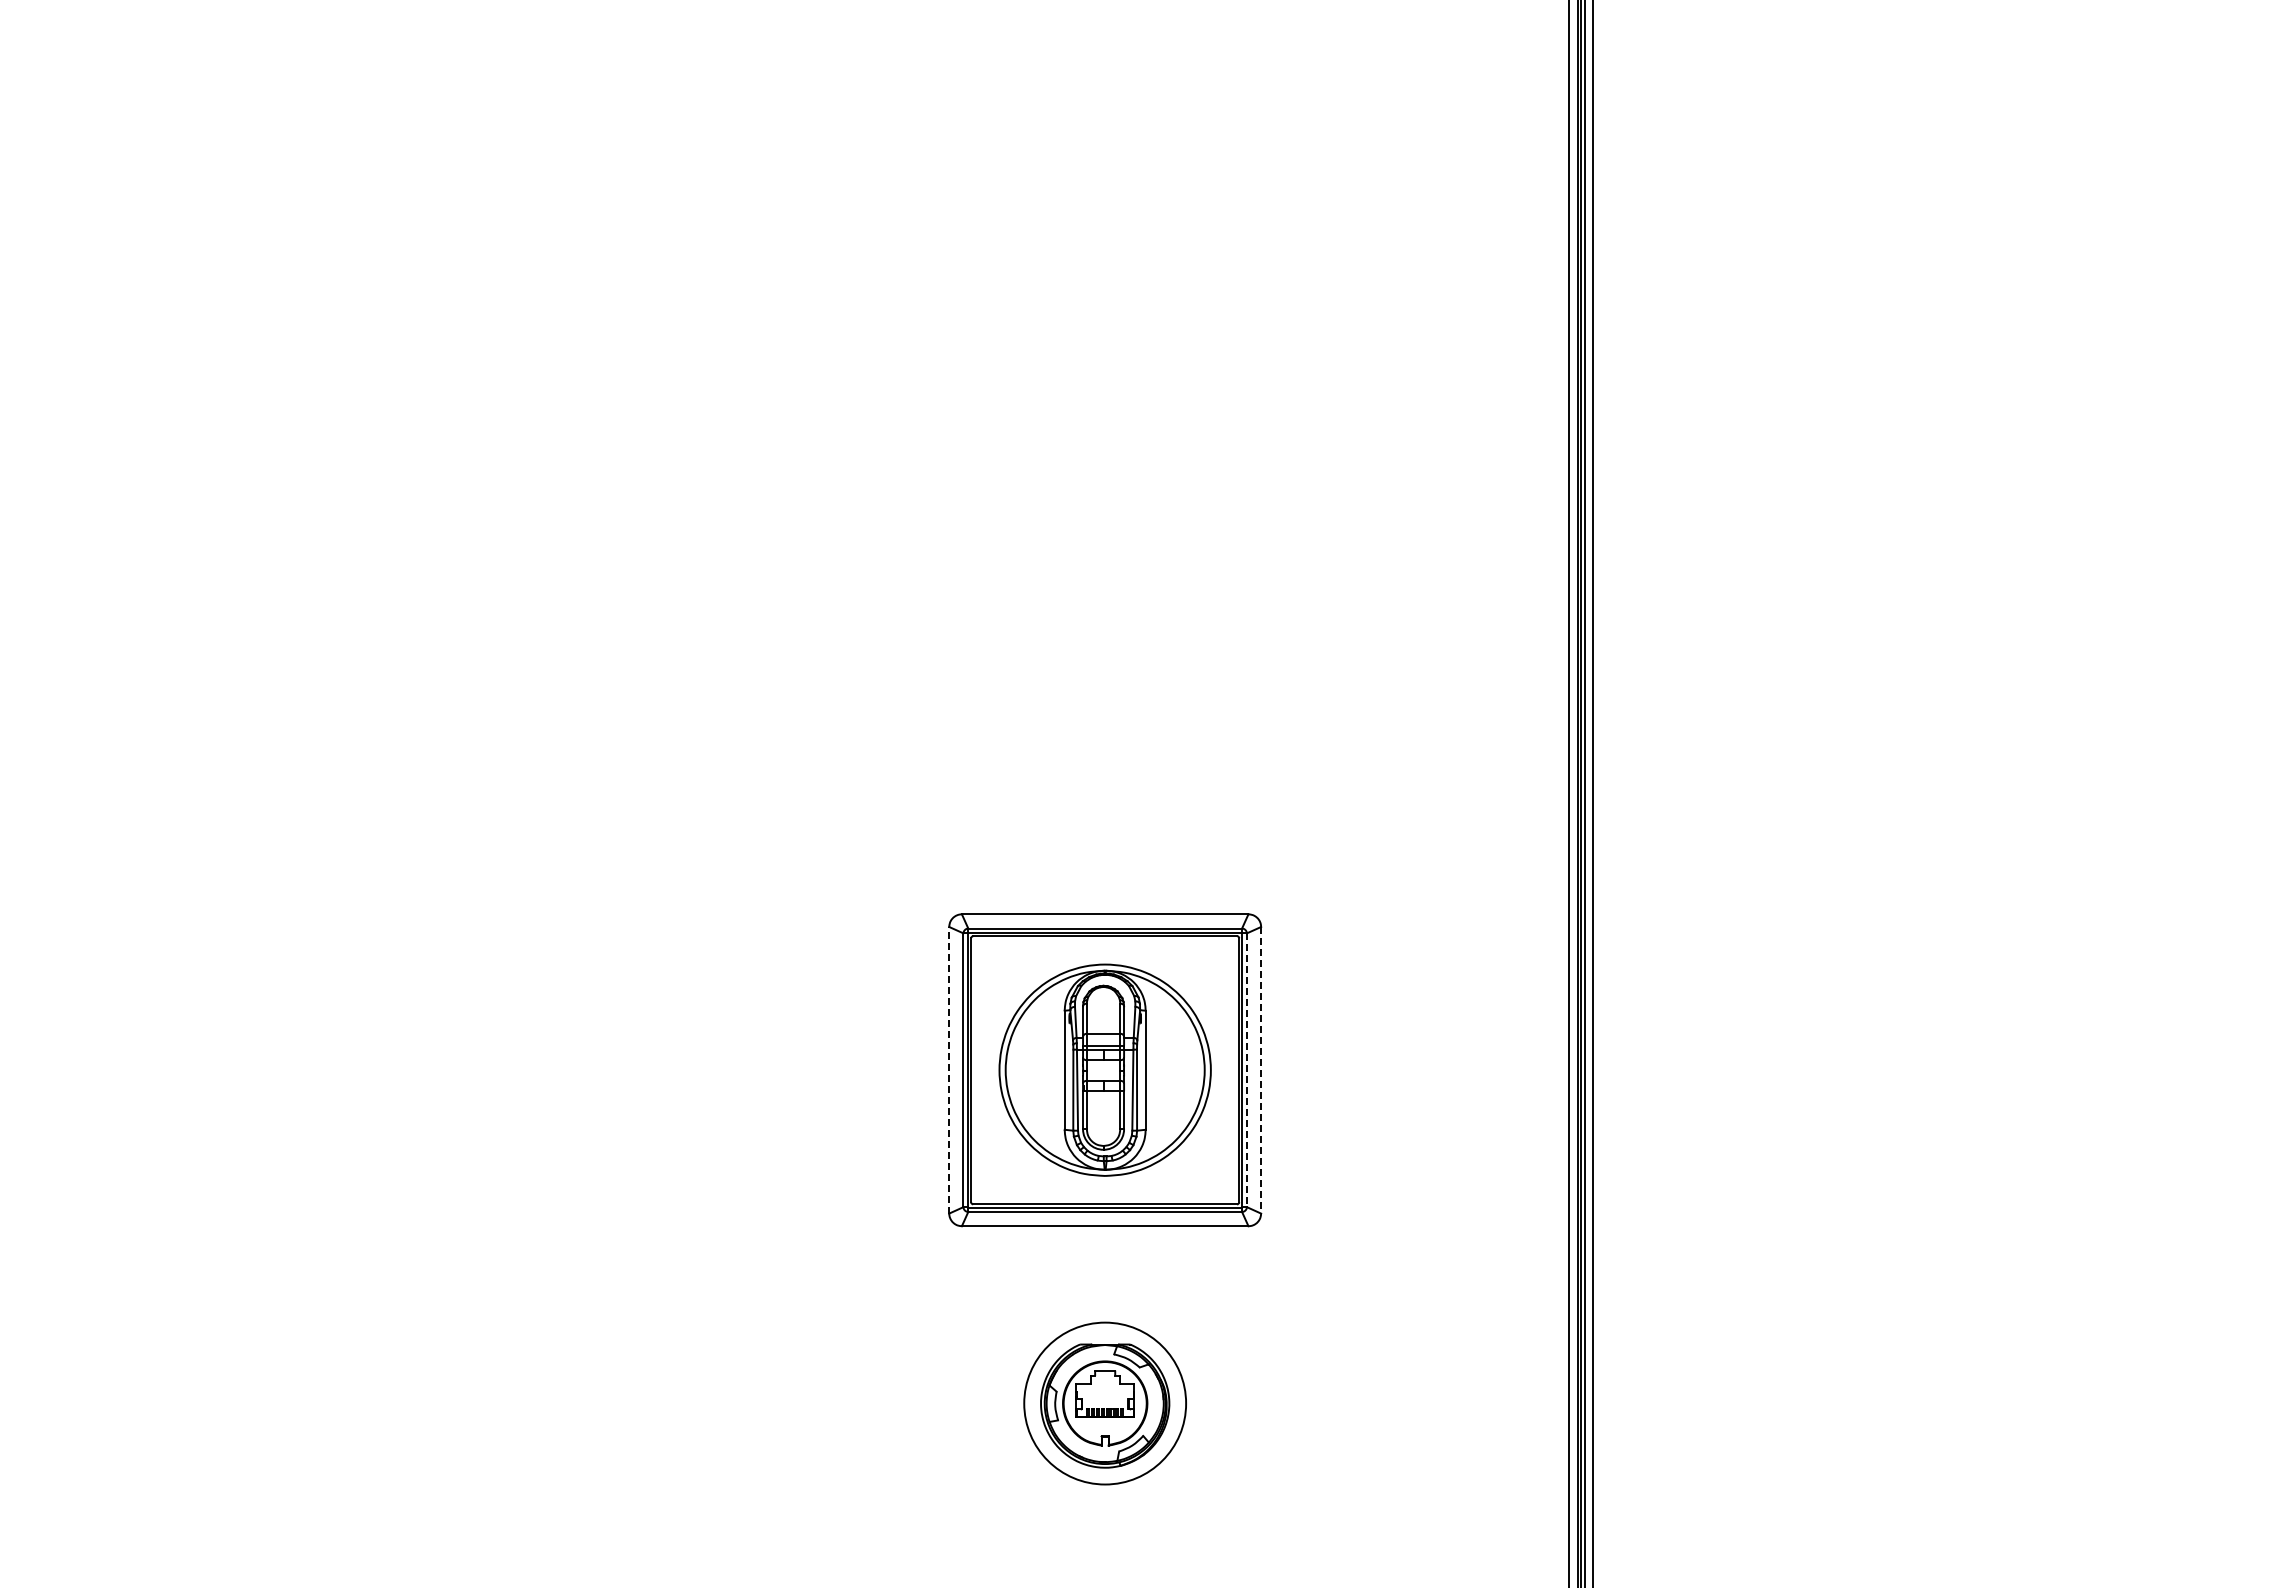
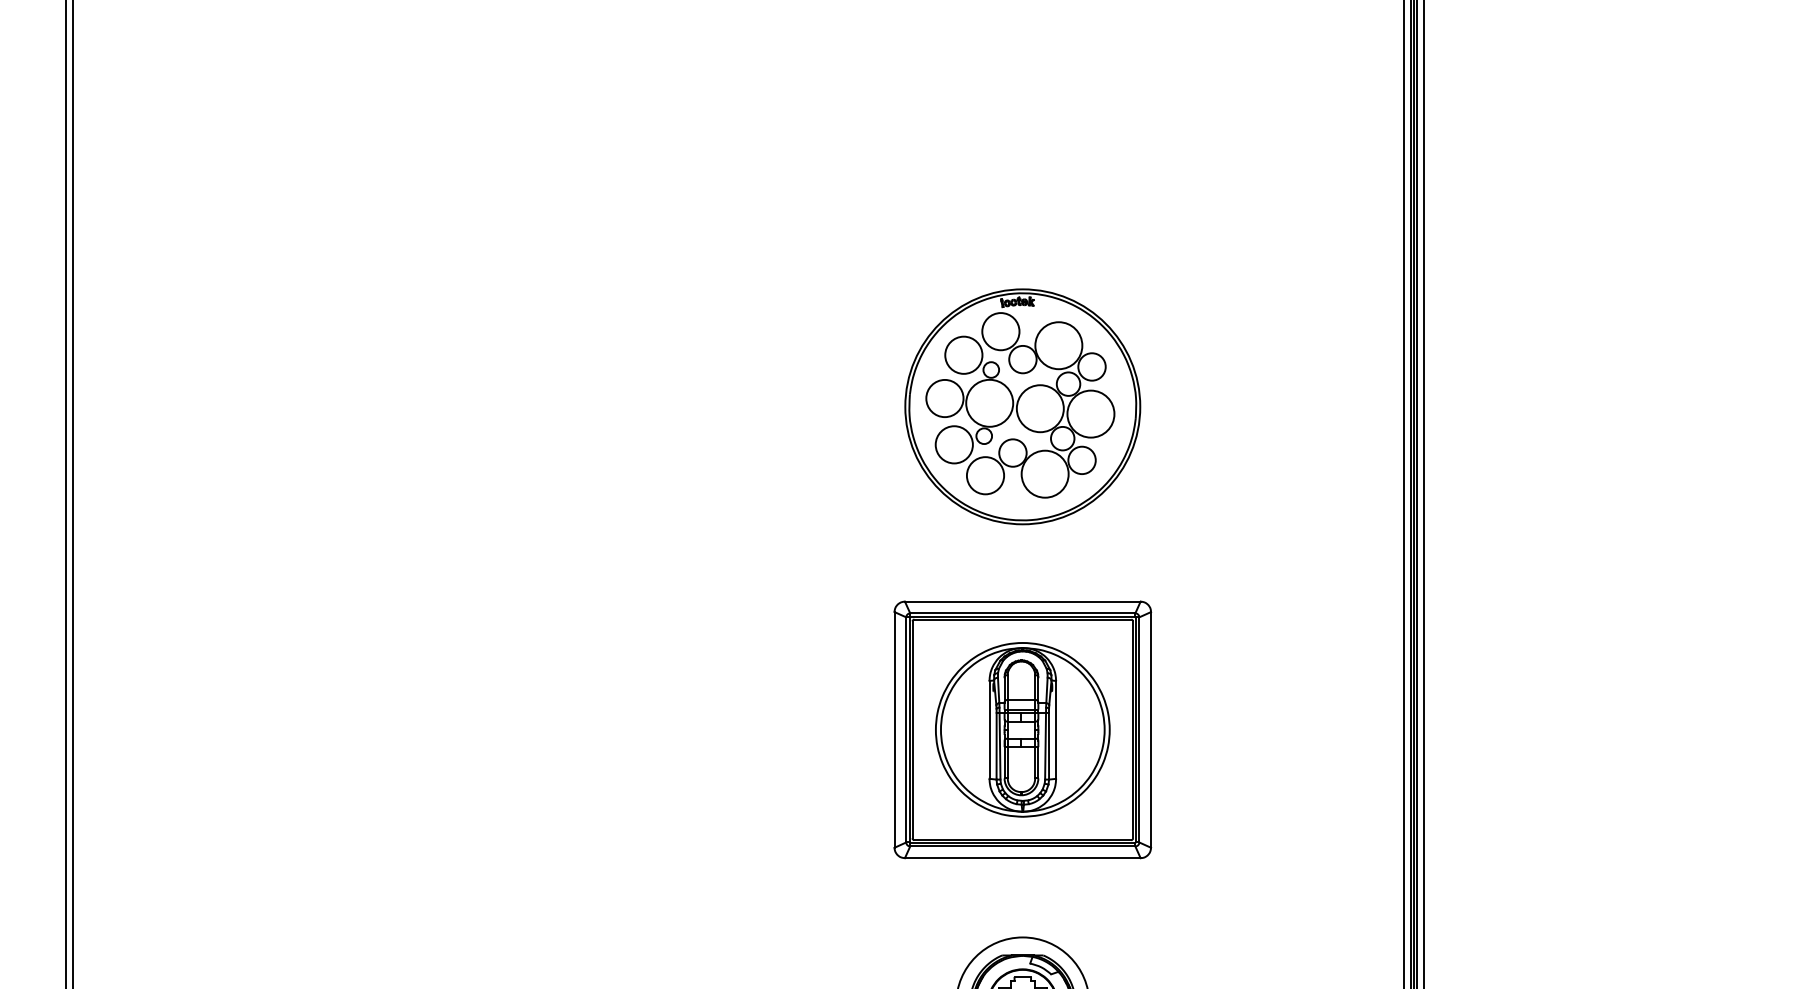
part: (1104, 677) -> (1022, 406), added
line: (949, 1069) -> (894, 729), dashed -> solid
line: (1246, 1070) -> (1139, 730), dashed -> solid
line: (1261, 1070) -> (1151, 730), dashed -> solid

